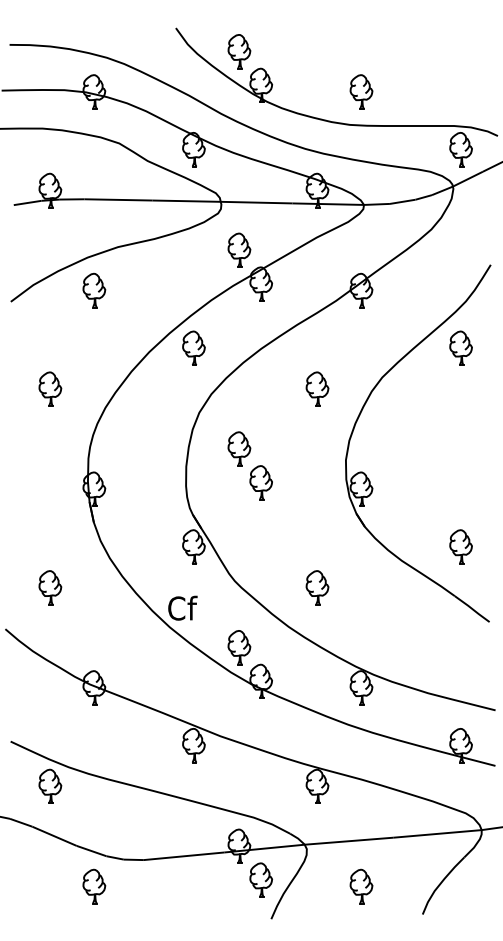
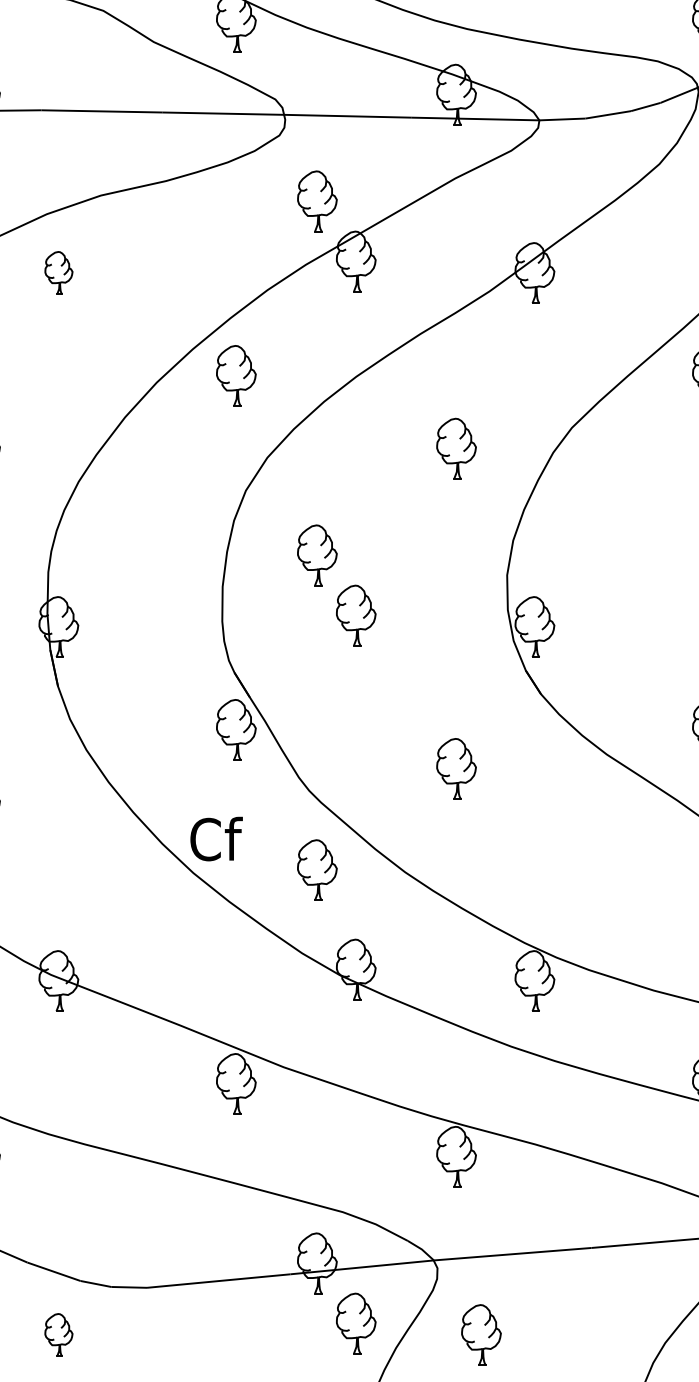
part: (94, 290) -> (59, 272), size x0.7
part: (317, 587) -> (456, 768), moved
part: (239, 647) -> (317, 869), moved
part: (94, 886) -> (59, 1334), size x0.7
part: (361, 886) -> (481, 1334), moved

